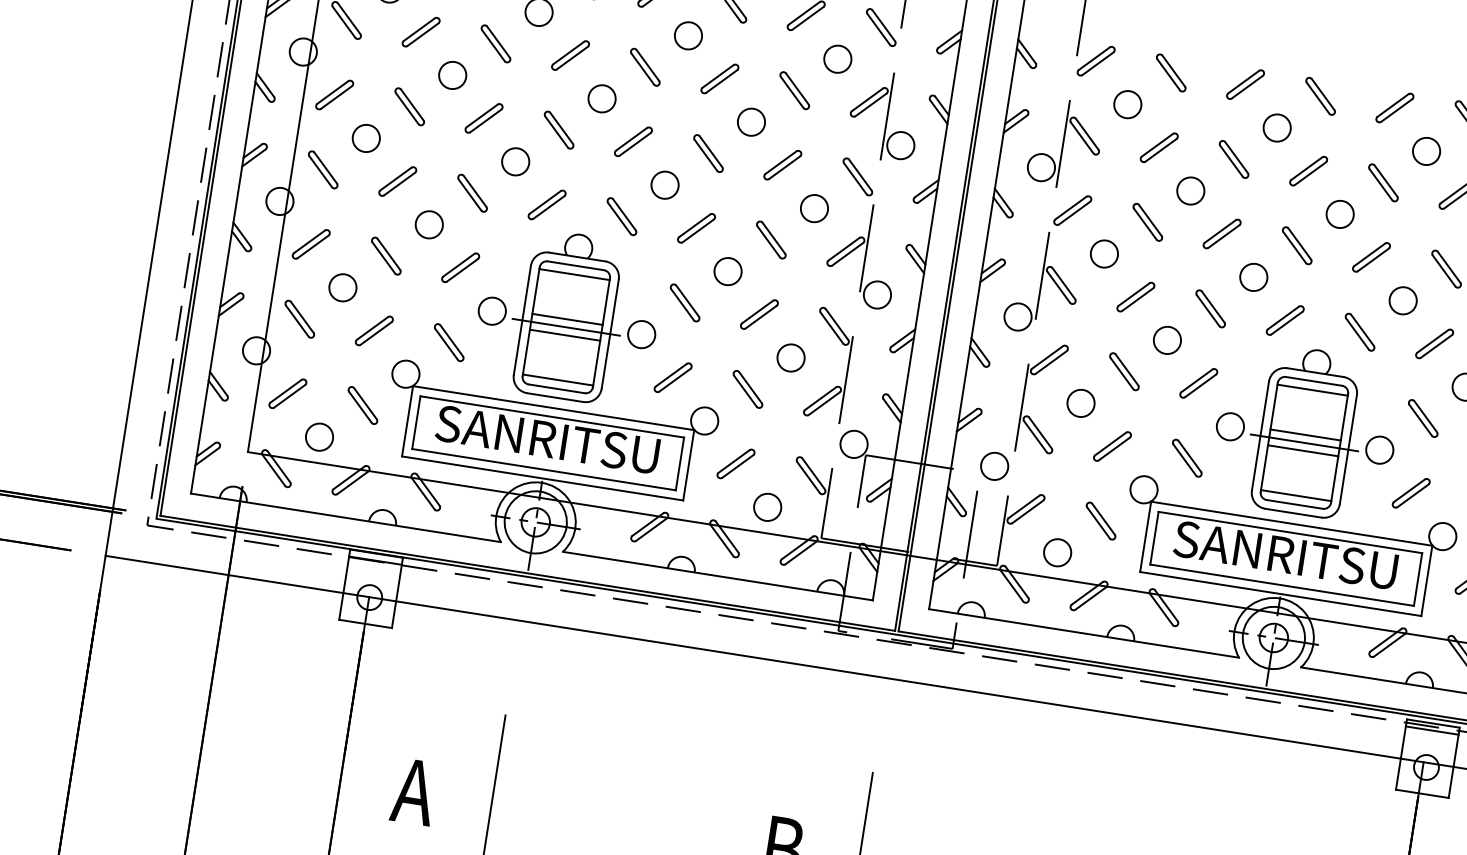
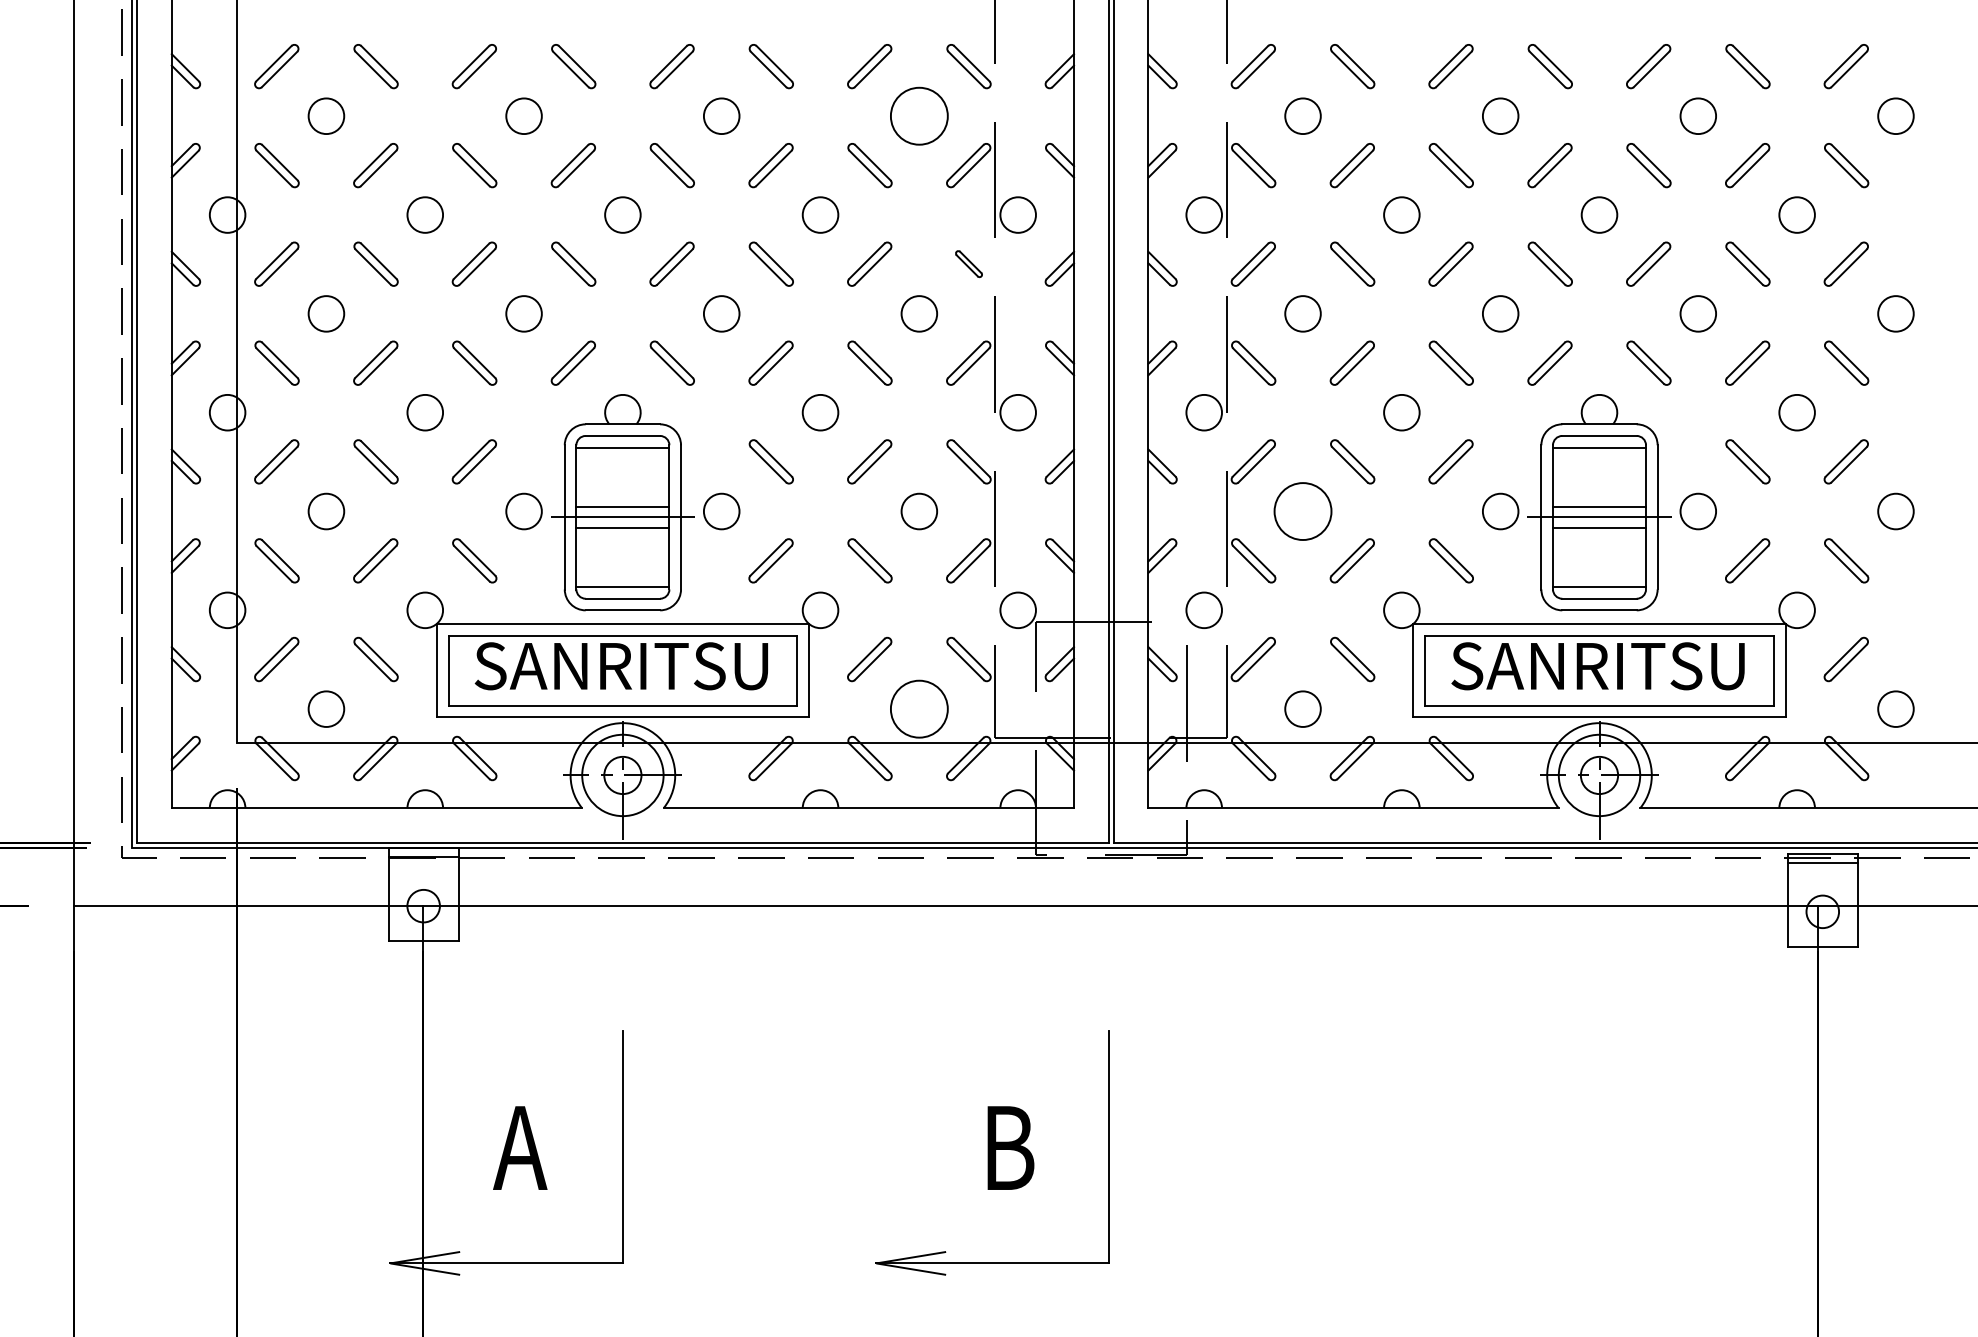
circle: (837, 59) -> (919, 116), size x1.6
part: (857, 176) -> (968, 263), size x0.6
circle: (1080, 403) -> (1302, 511), size x1.6
circle: (767, 506) -> (919, 708), size x1.6

